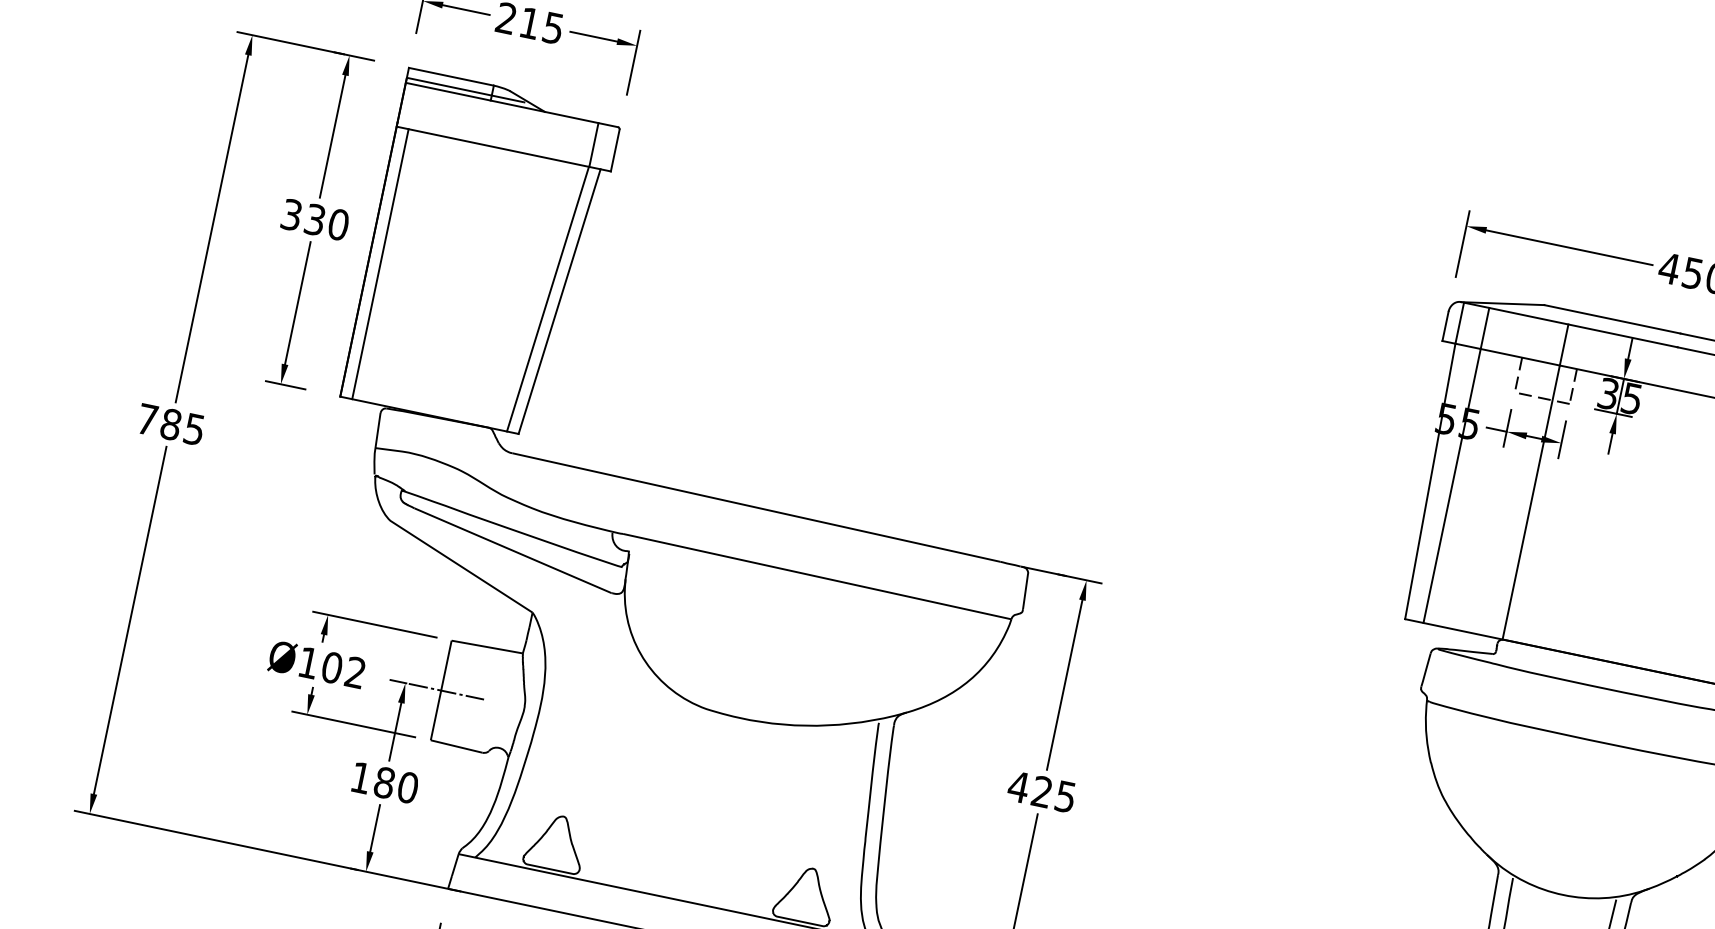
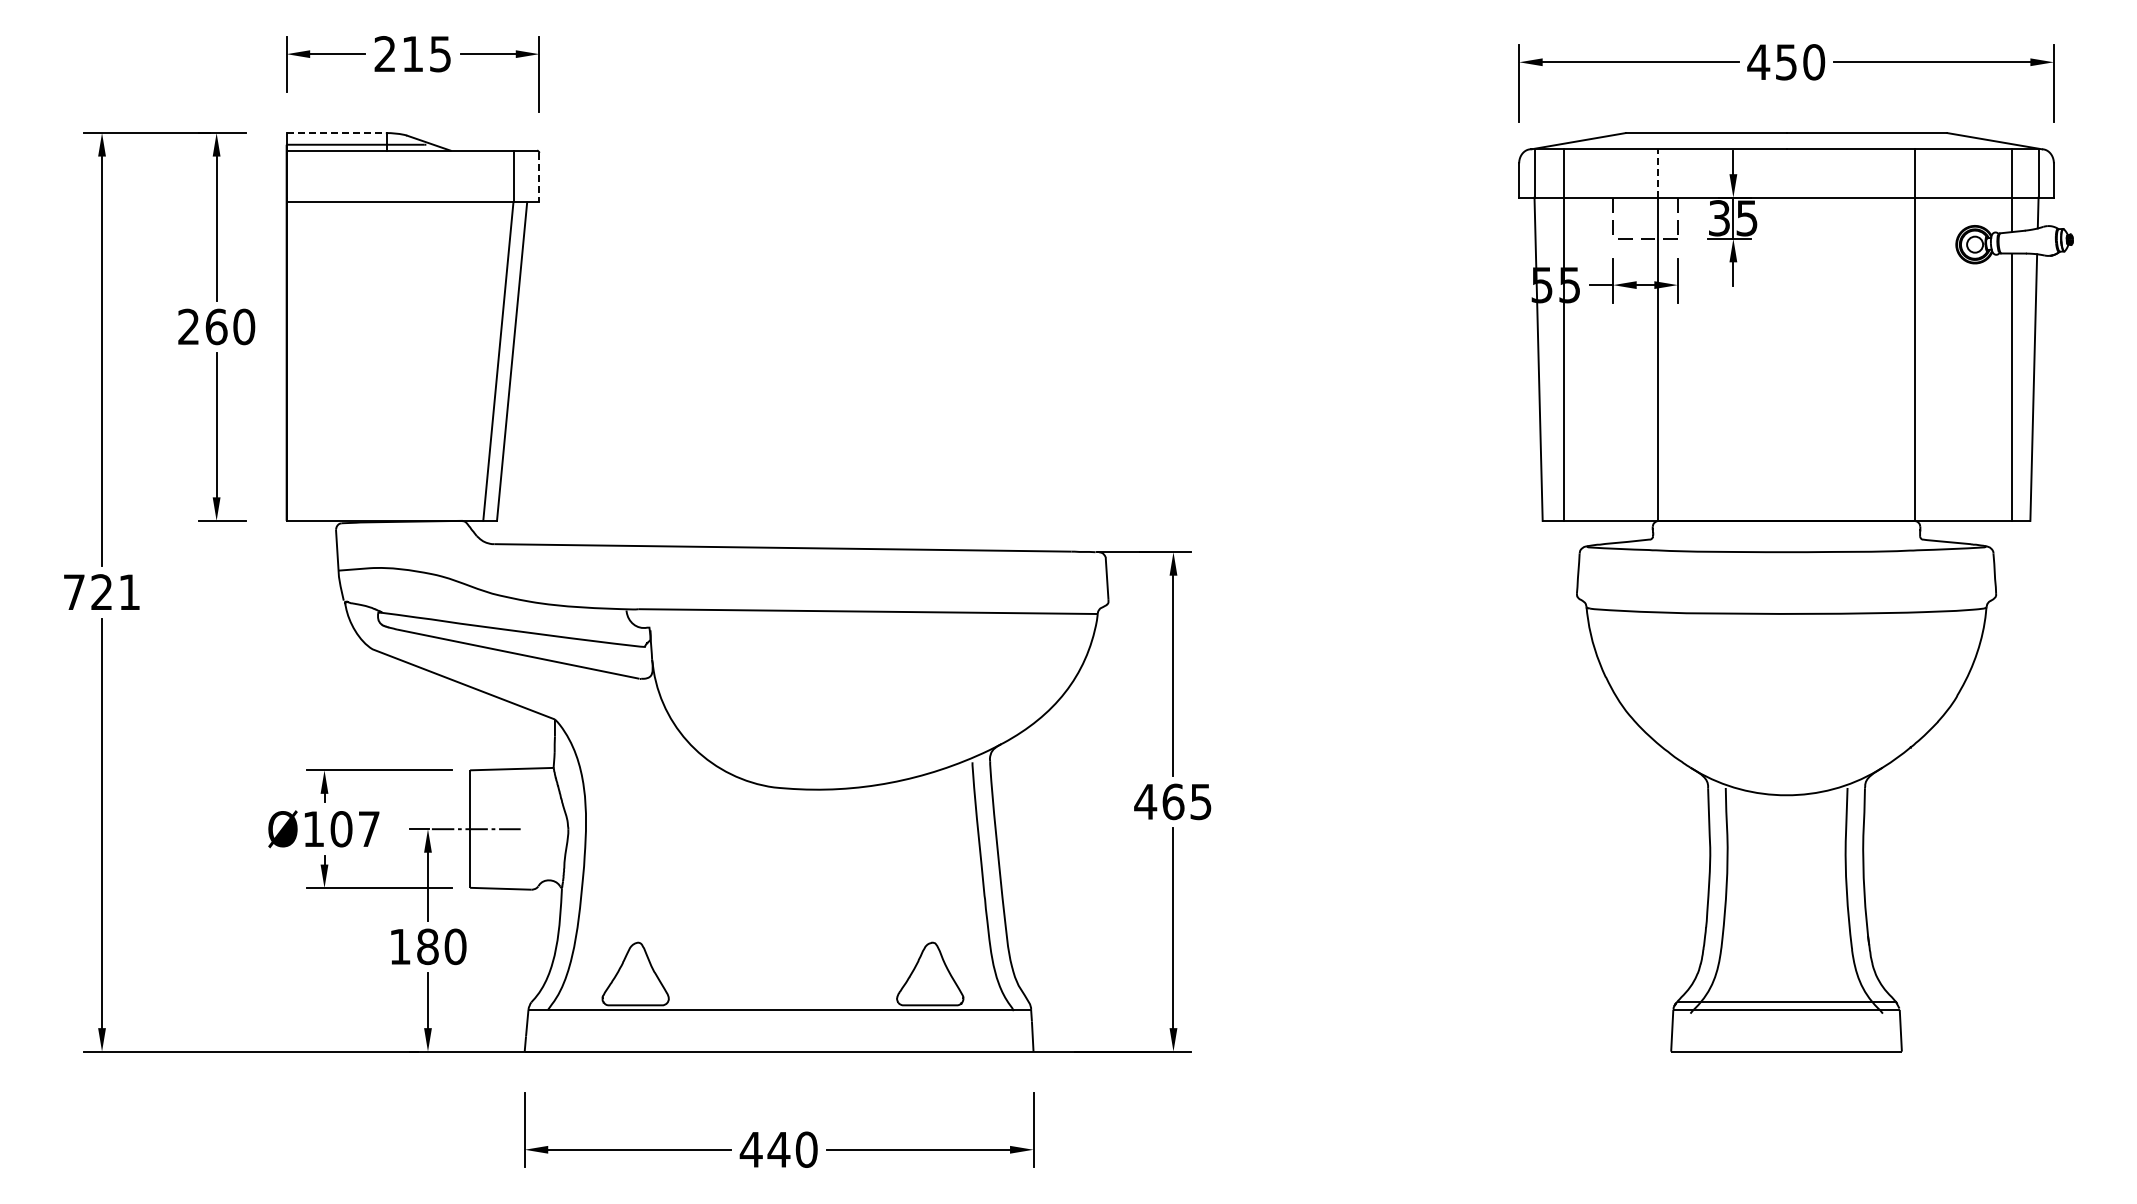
line: (451, 77) -> (336, 133), solid -> dashed
line: (615, 150) -> (539, 177), solid -> dashed
text: (303, 217) -> (202, 326), 330 -> 260
line: (380, 264) -> (300, 361), removed
line: (1564, 344) -> (1657, 173), solid -> dashed
text: (182, 427) -> (115, 592), 785 -> 721
text: (355, 672) -> (368, 828), Ø102 -> Ø107
text: (1042, 791) -> (1173, 801), 425 -> 465

